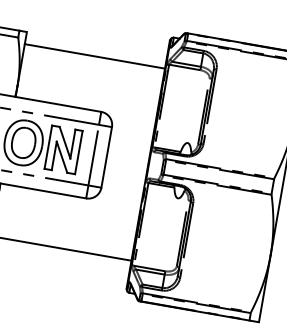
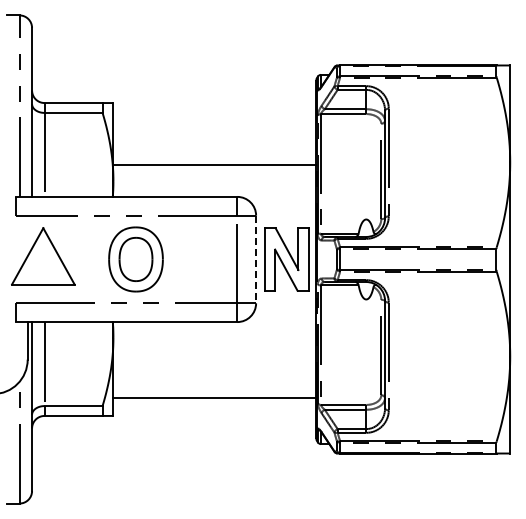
line: (94, 56) -> (214, 164), moved
part: (63, 149) -> (286, 259), moved
line: (106, 157) -> (256, 259), solid -> dashed

